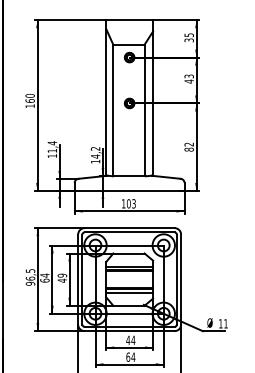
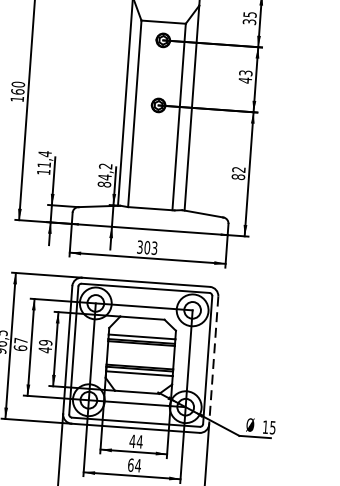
text: (95, 161) -> (104, 184), 14,2 -> 84,2
text: (123, 203) -> (139, 246), 103 -> 303
text: (44, 275) -> (20, 340), 64 -> 67
line: (181, 280) -> (214, 361), solid -> dashed
text: (225, 323) -> (272, 427), 11 -> 15

